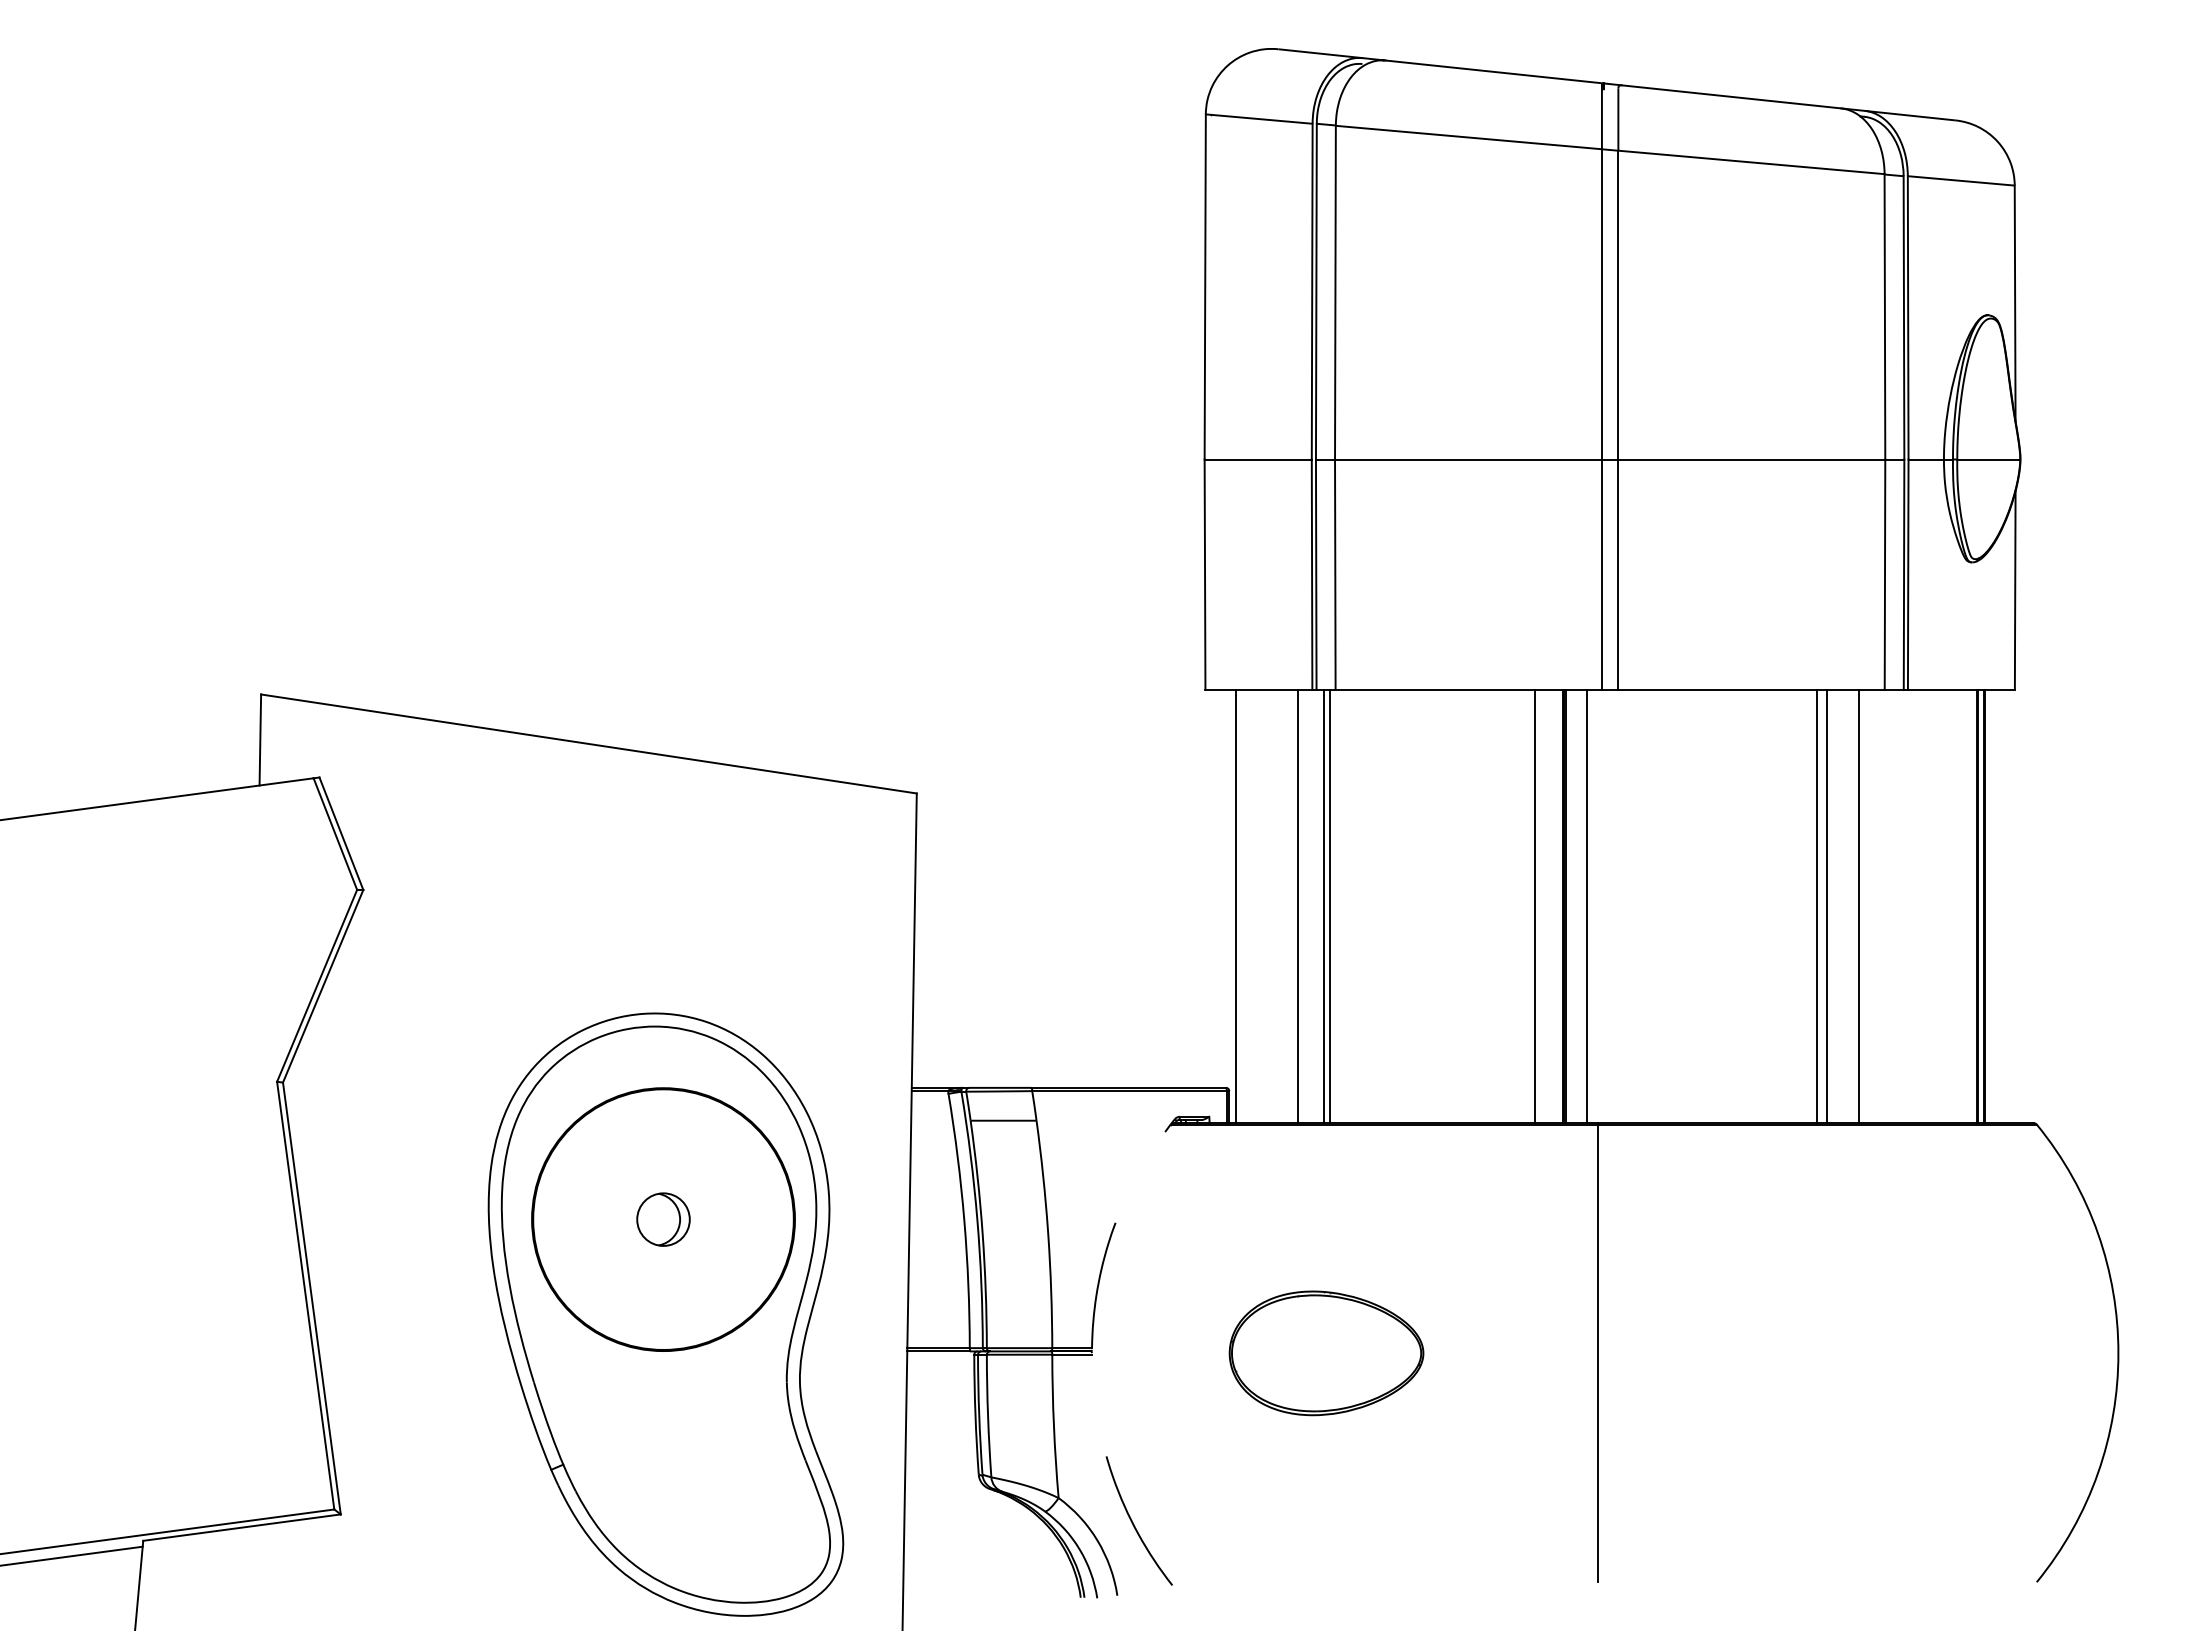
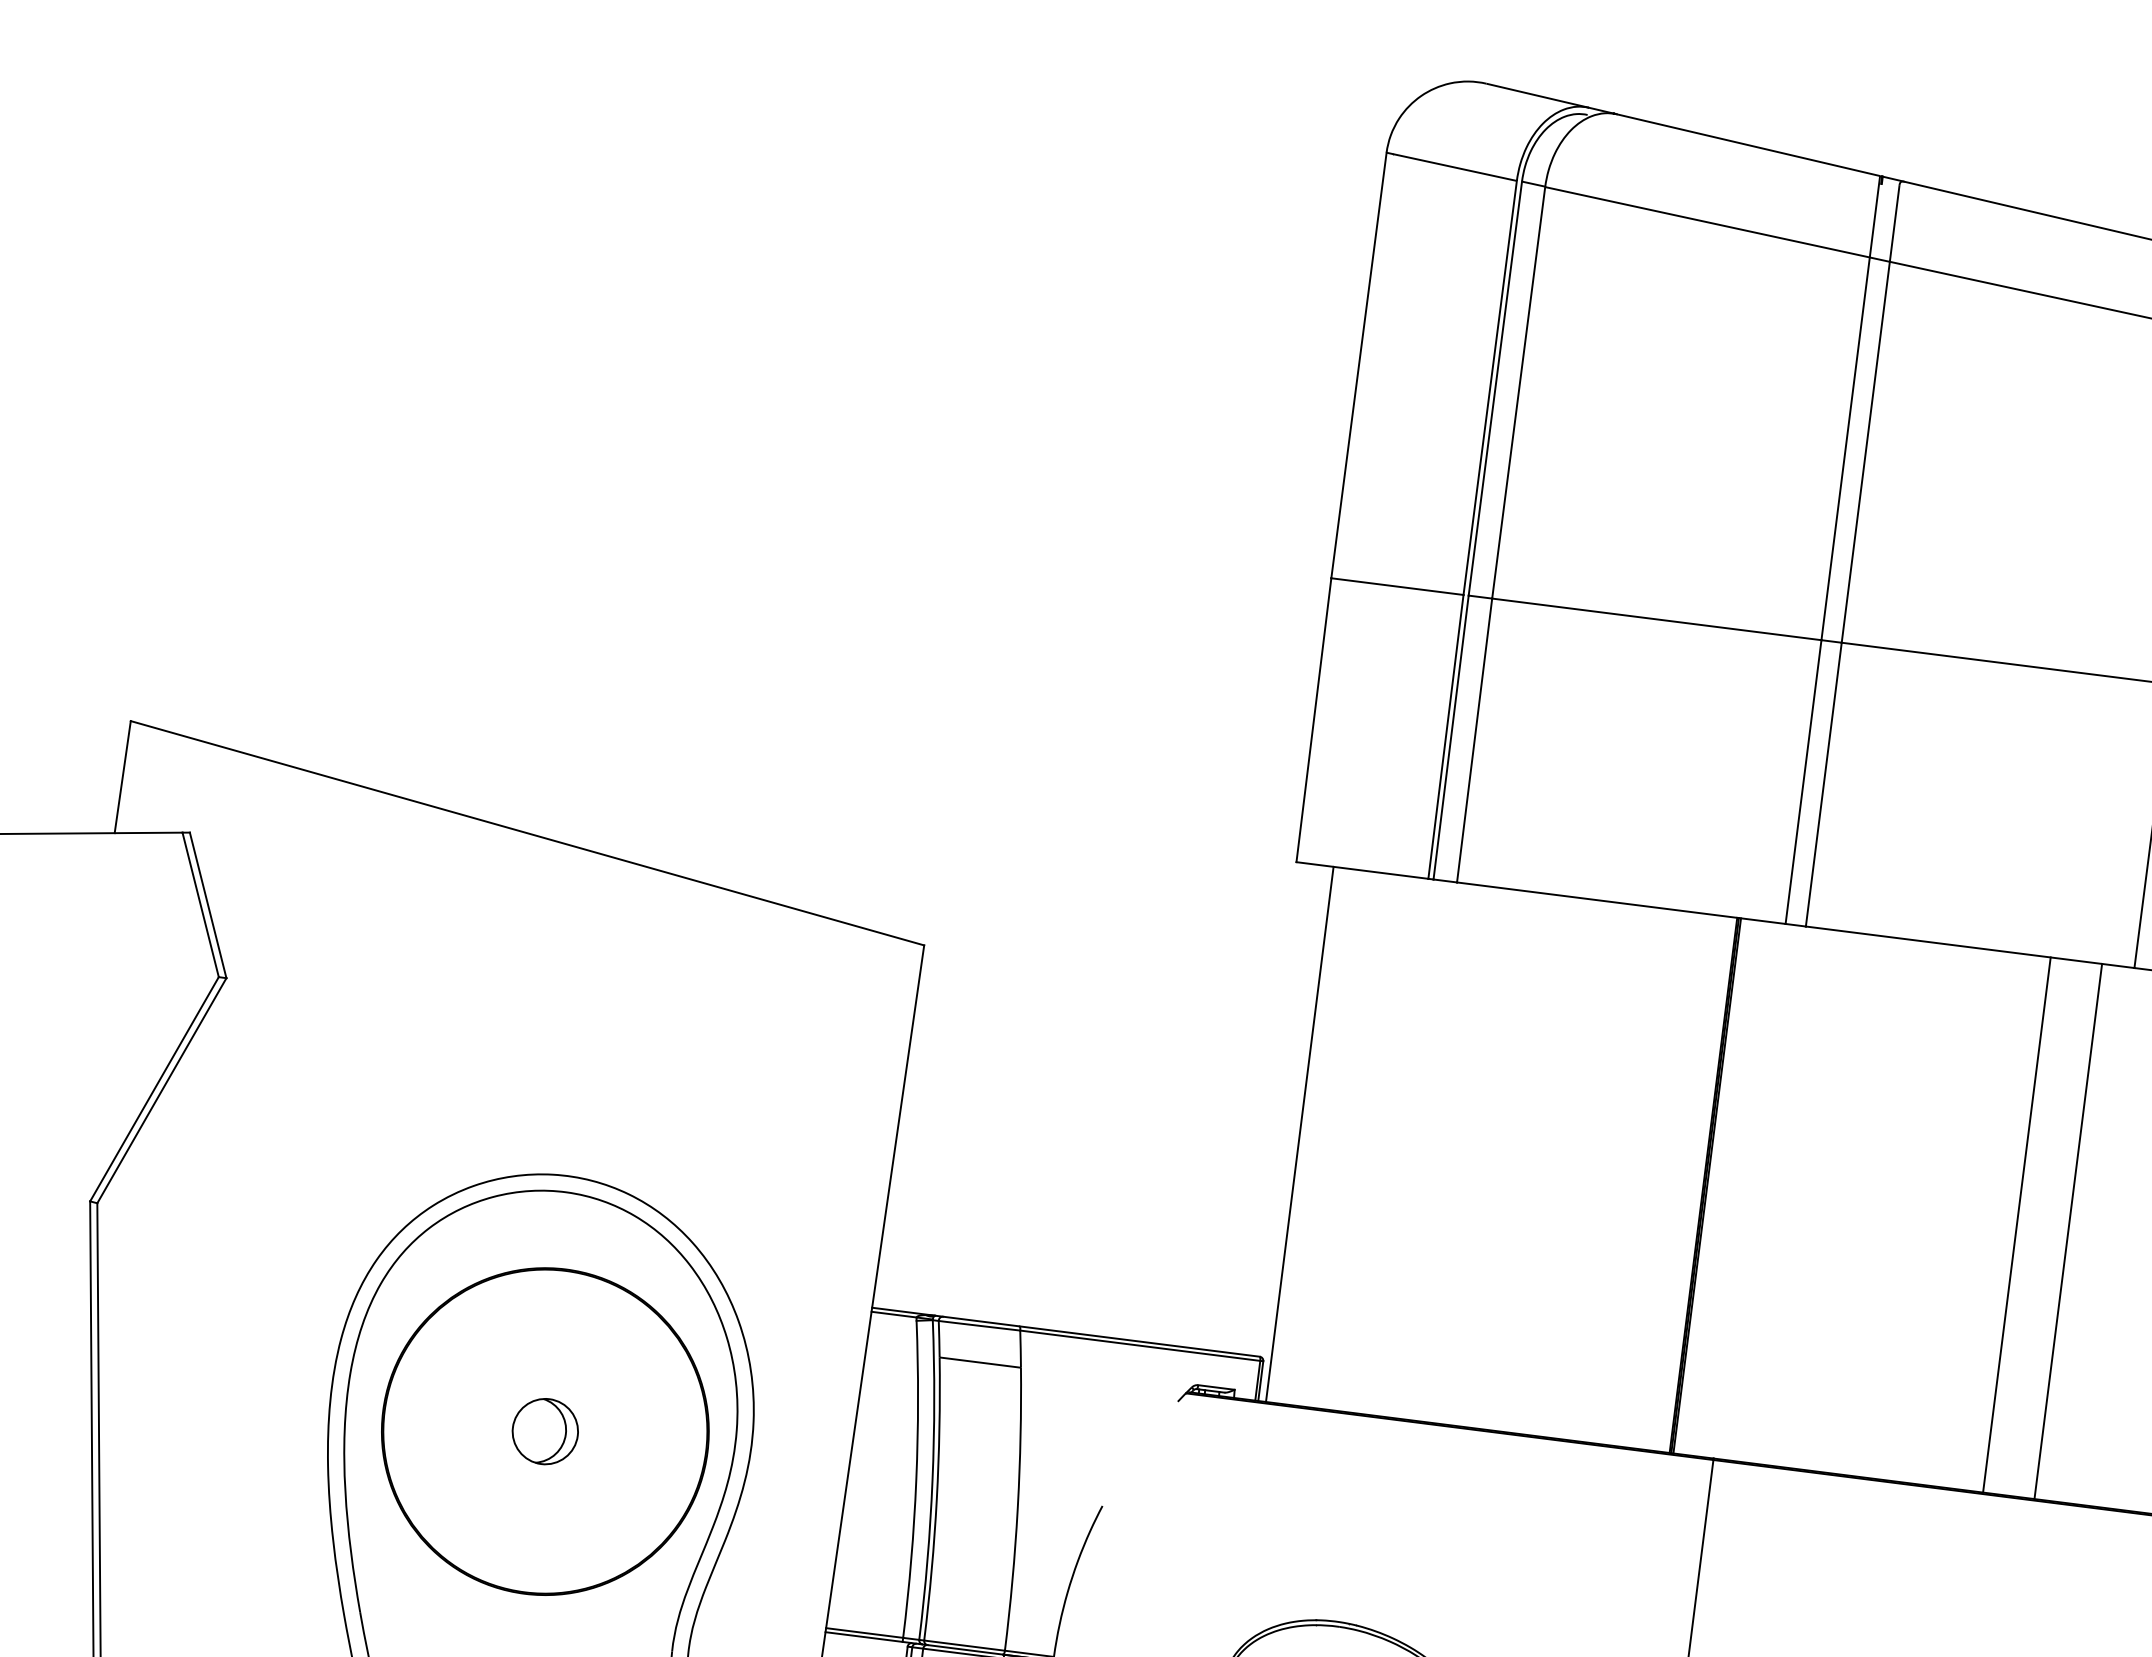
line: (1297, 906) -> (1376, 1144), removed
line: (1323, 906) -> (1408, 1148), removed
line: (1329, 906) -> (1415, 1149), removed
line: (1535, 906) -> (1669, 1181), removed
line: (1587, 906) -> (1733, 1189), removed
line: (1827, 906) -> (2030, 1226), removed

